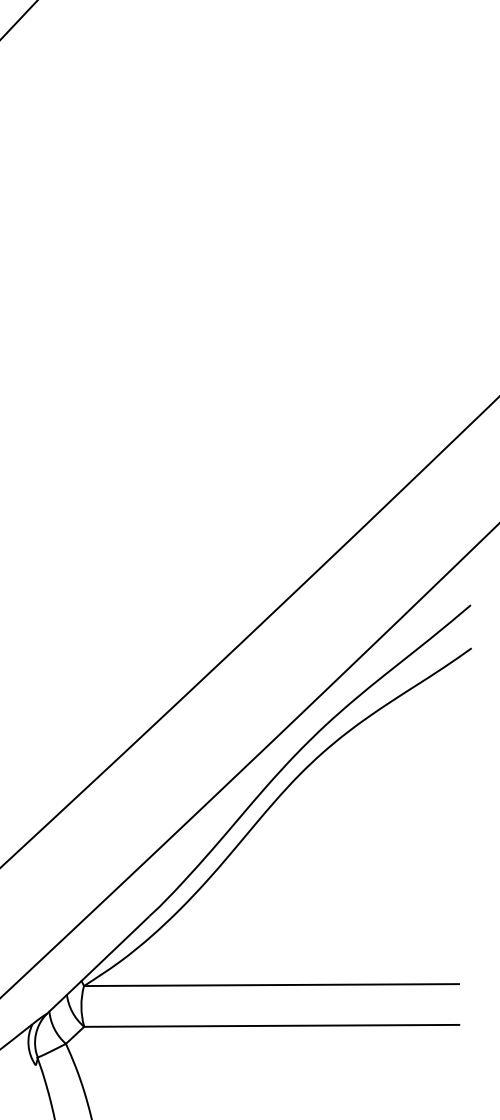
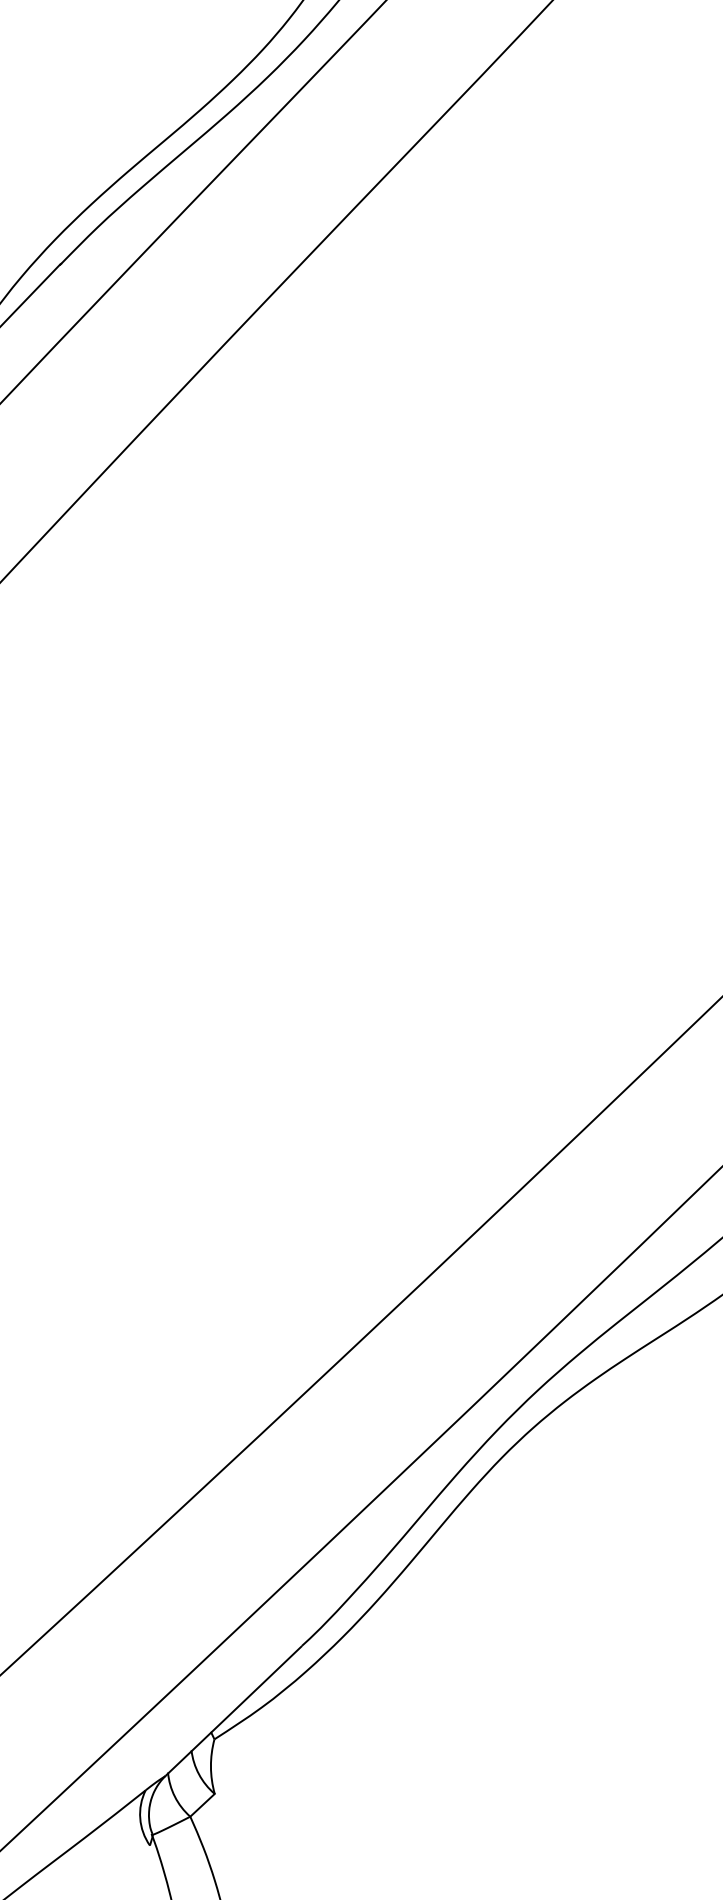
line: (271, 984) -> (465, 1737), removed
line: (271, 1025) -> (465, 1792), removed

